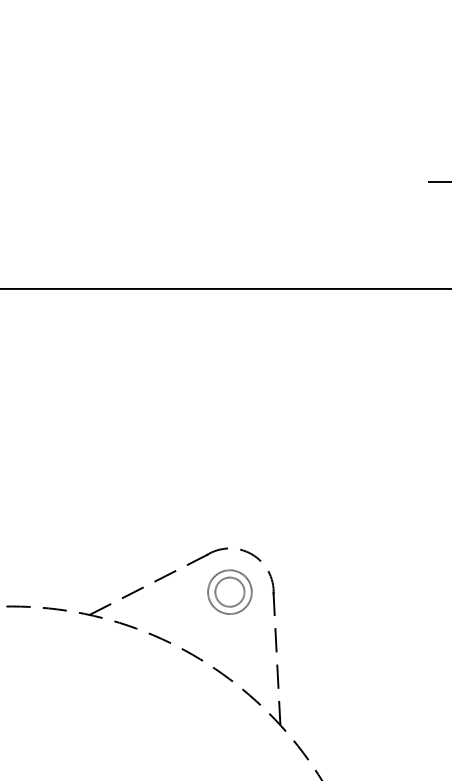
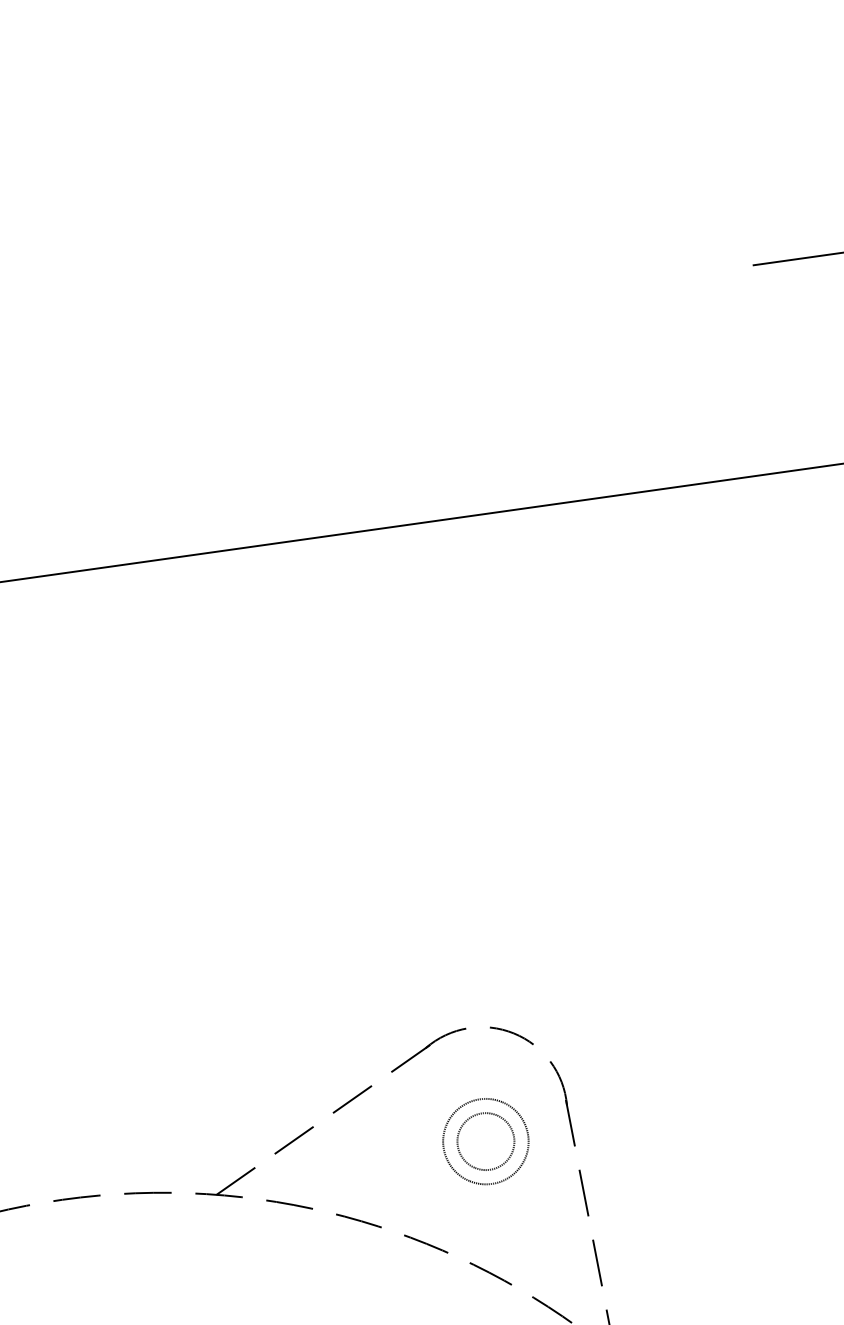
part: (229, 591) -> (484, 1140), moved

